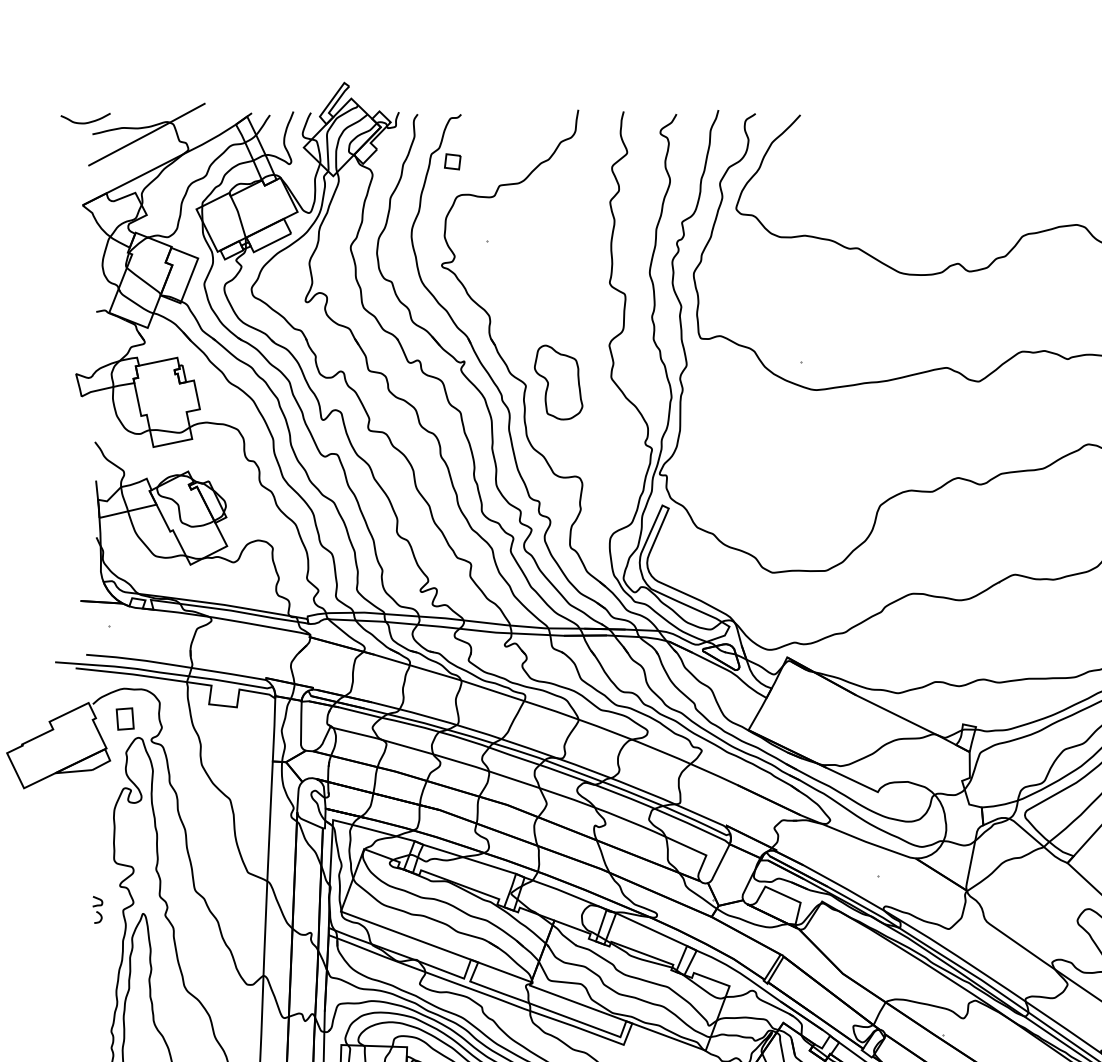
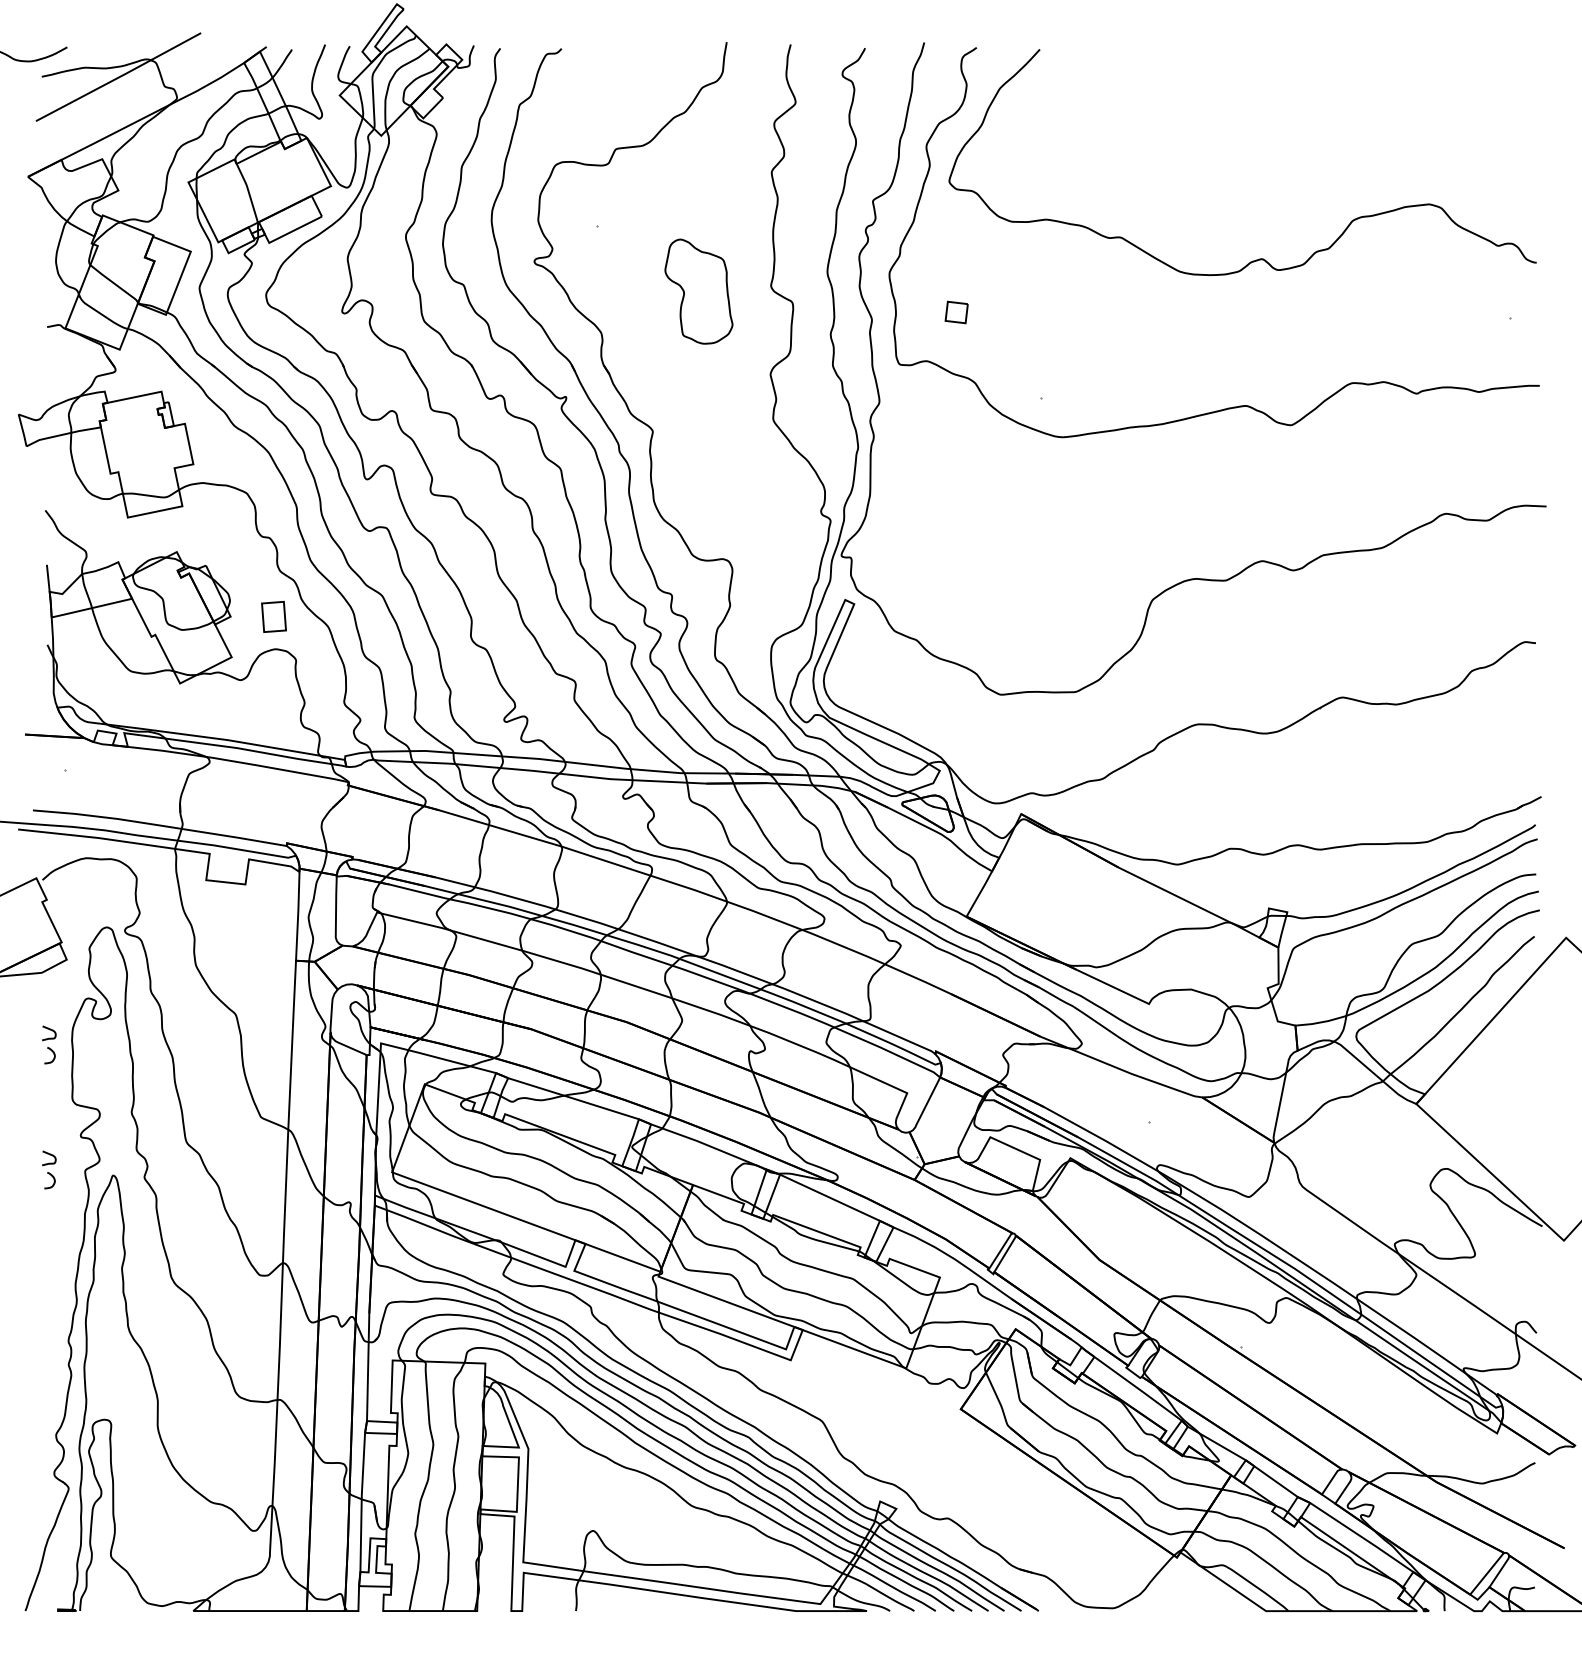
part: (452, 161) -> (956, 312), moved
part: (558, 382) -> (698, 291), moved
part: (124, 718) -> (273, 616), moved
part: (97, 820) -> (49, 1044), added

